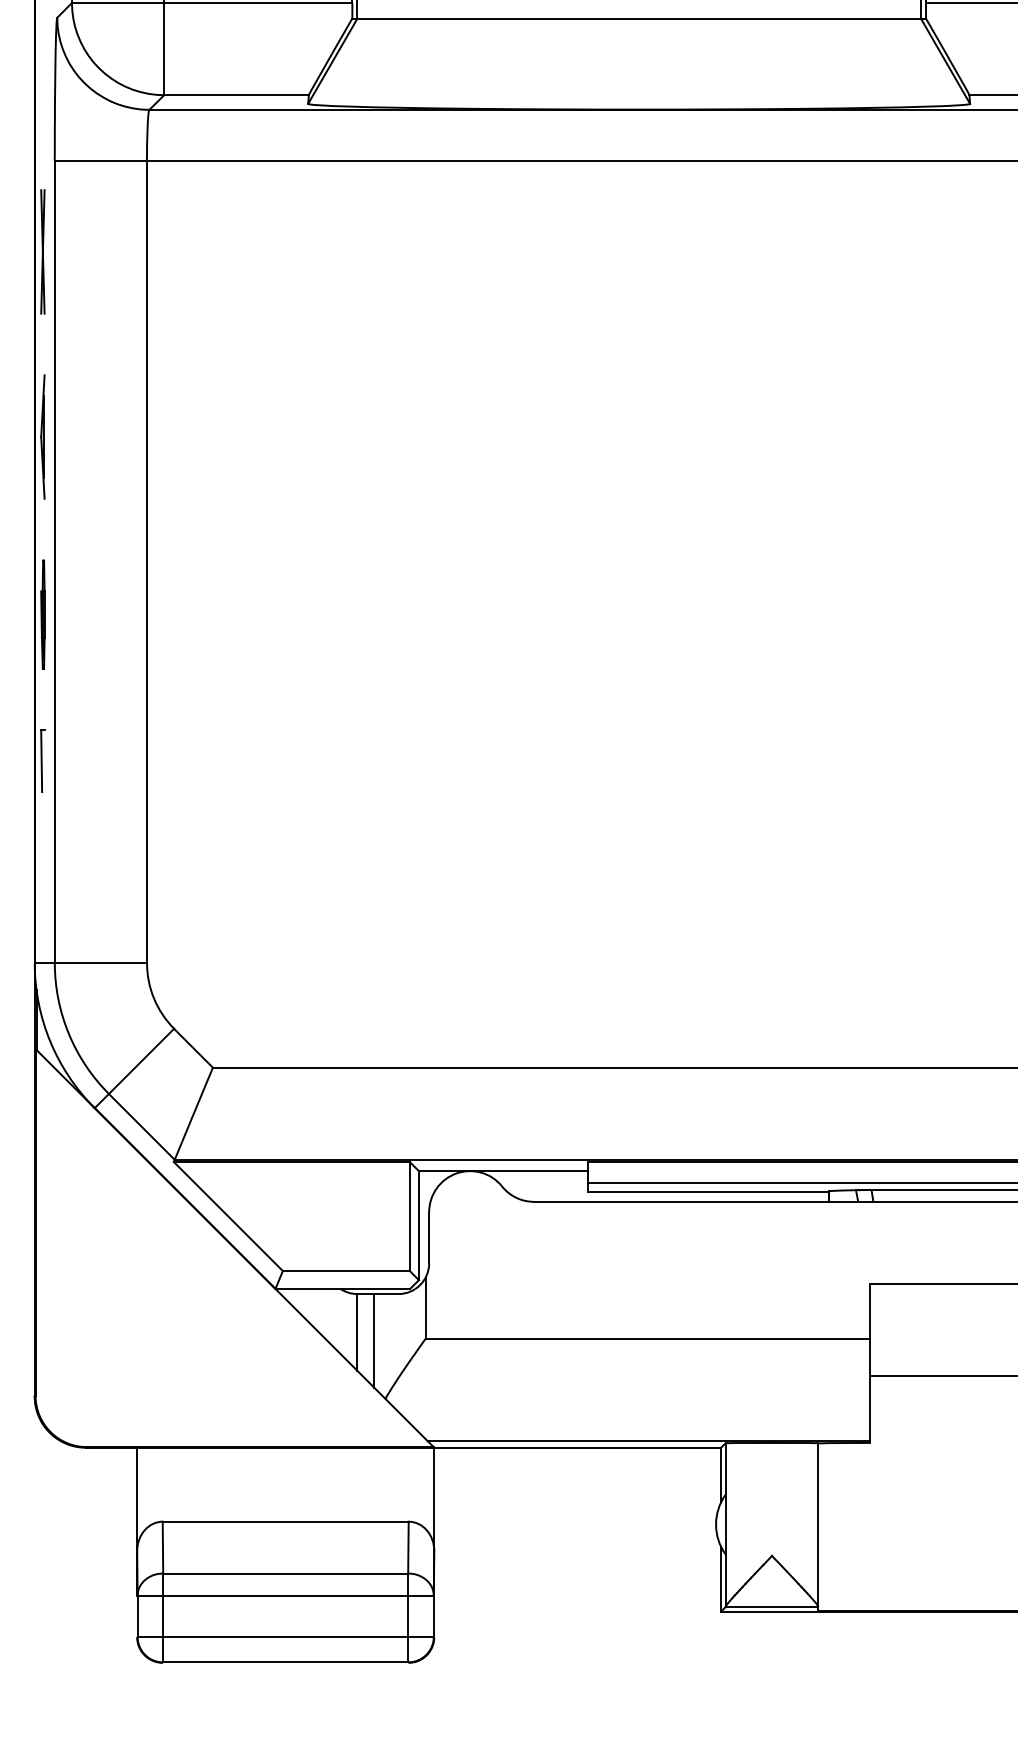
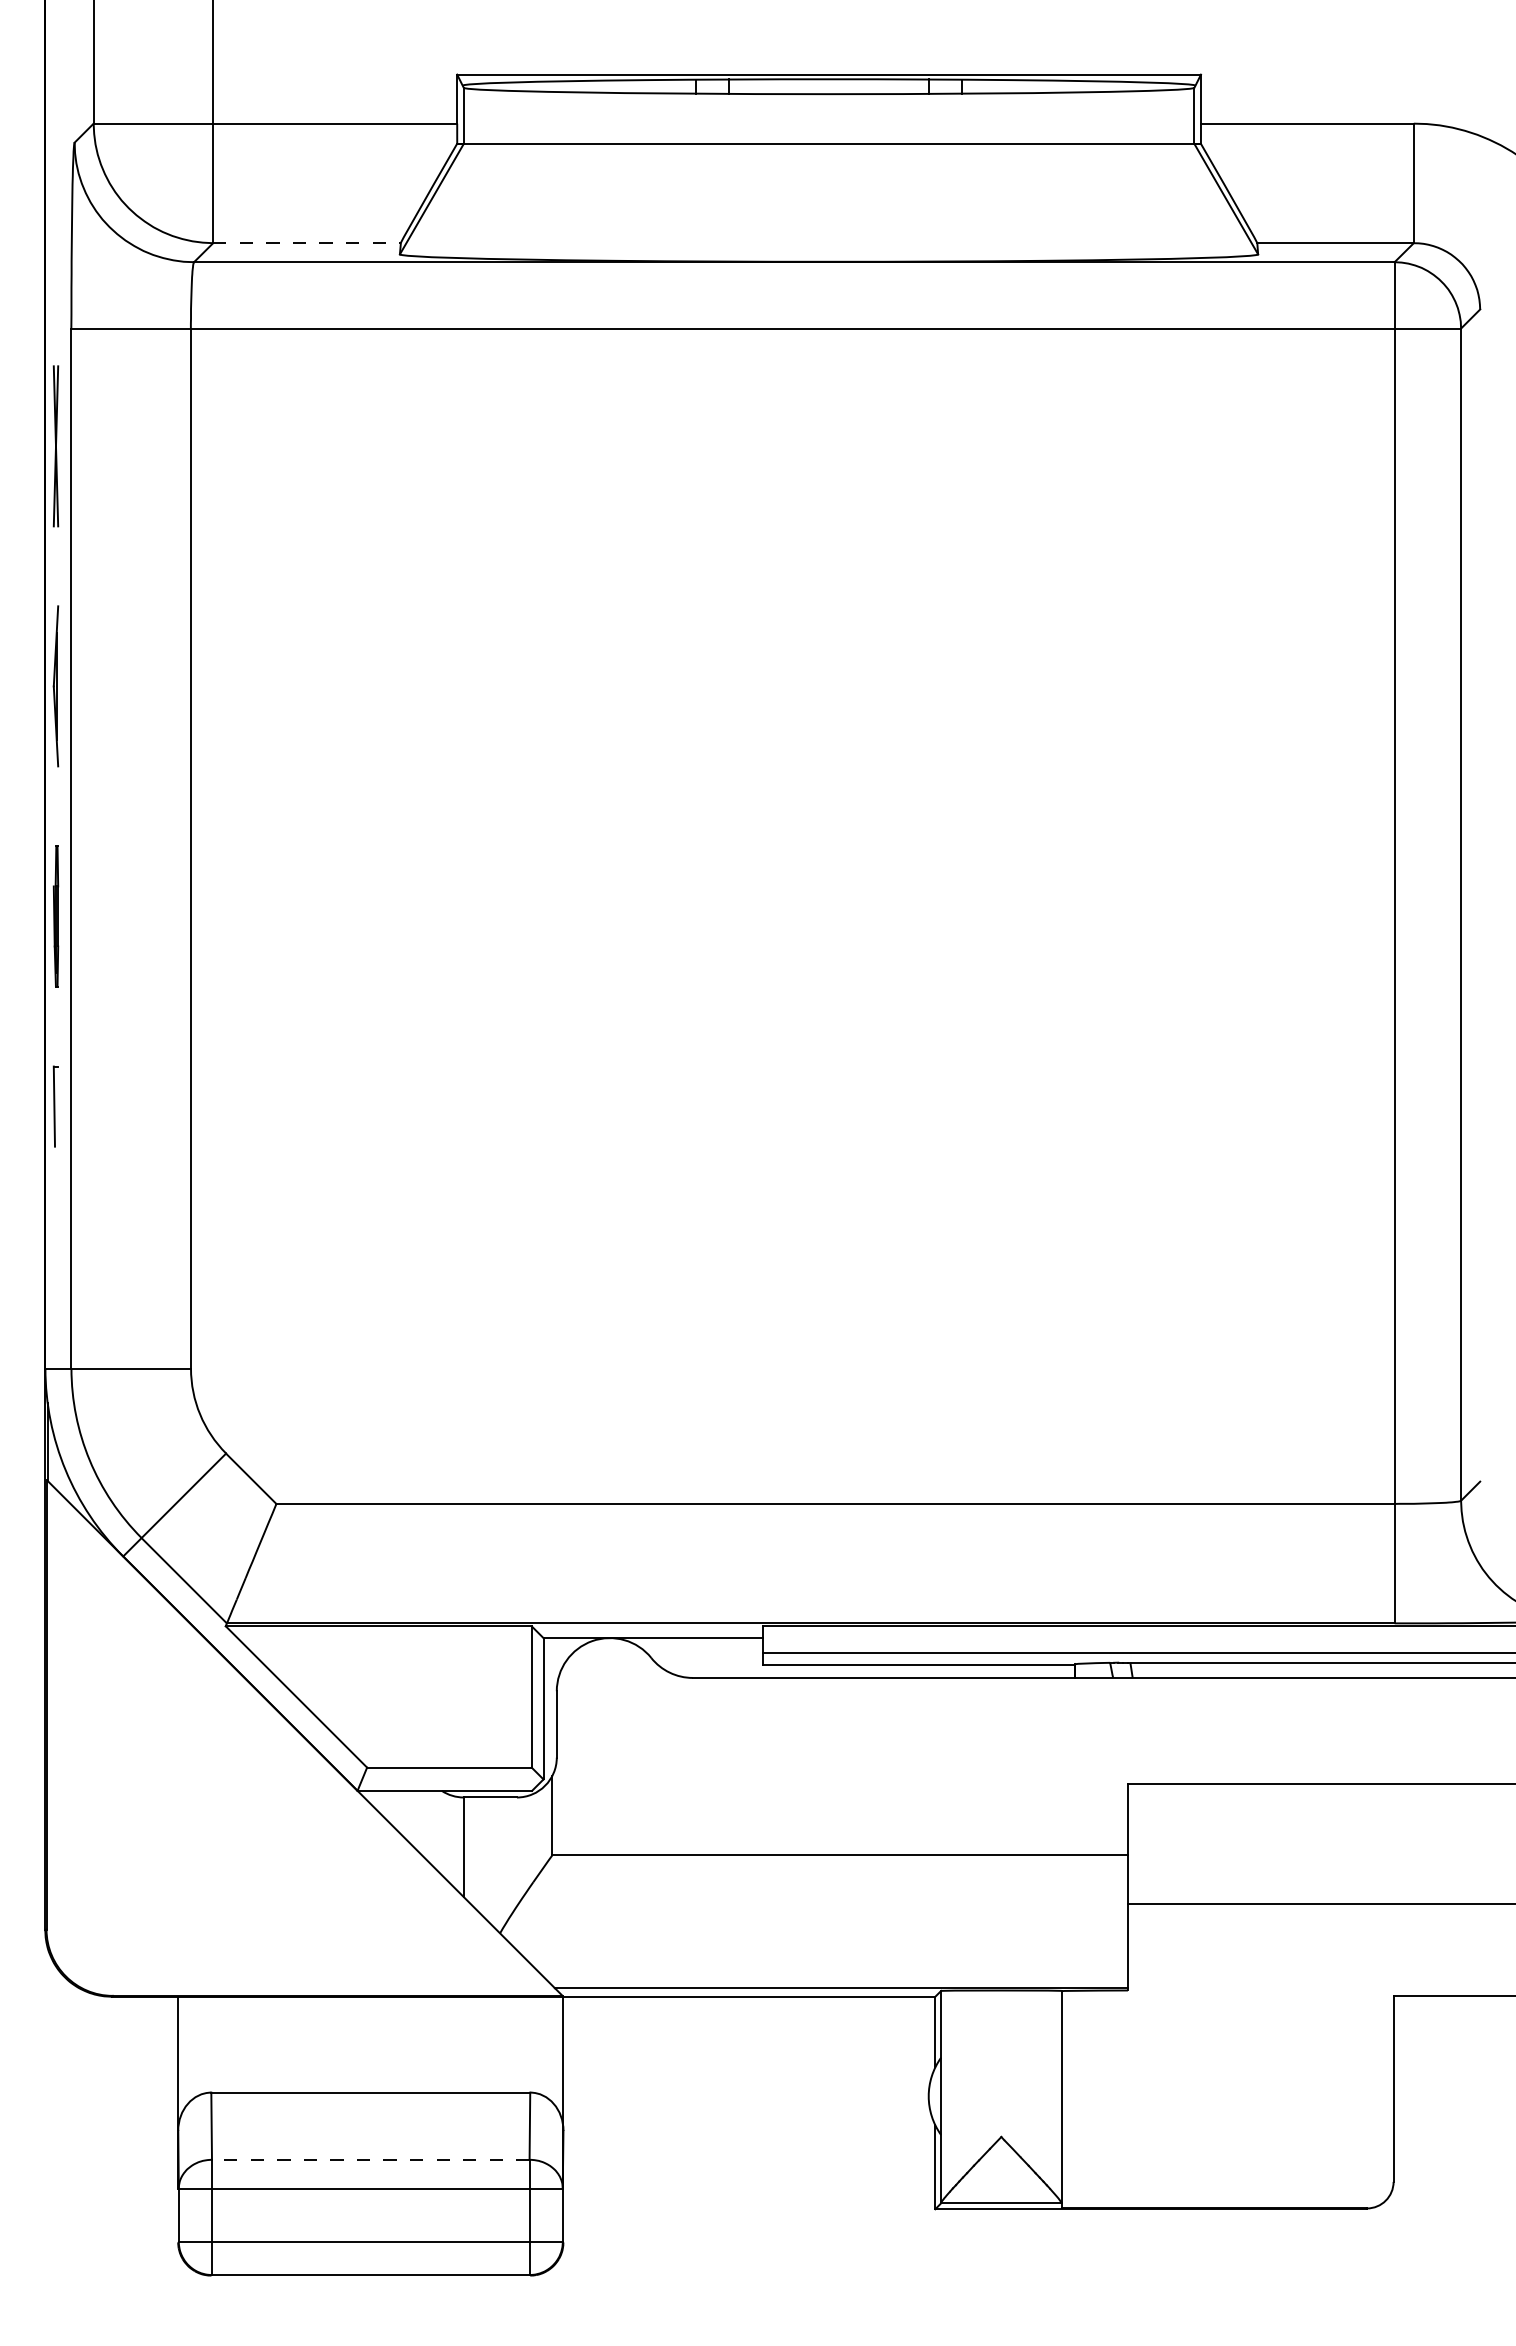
line: (236, 95) -> (307, 243), solid -> dashed
line: (374, 1341) -> (485, 1858), removed
line: (285, 1573) -> (370, 2159), solid -> dashed

